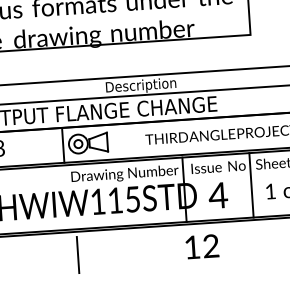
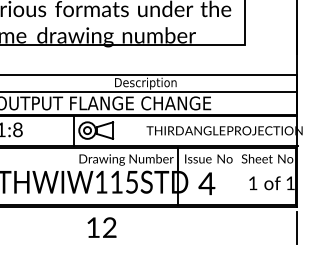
line: (251, 185) -> (236, 176), removed
text: (201, 246) -> (101, 227), moved
line: (77, 254) -> (80, 227), removed

